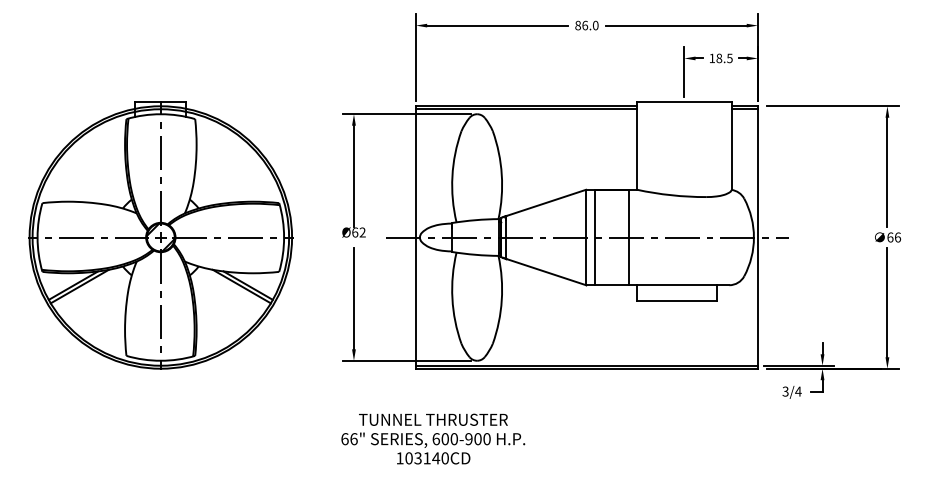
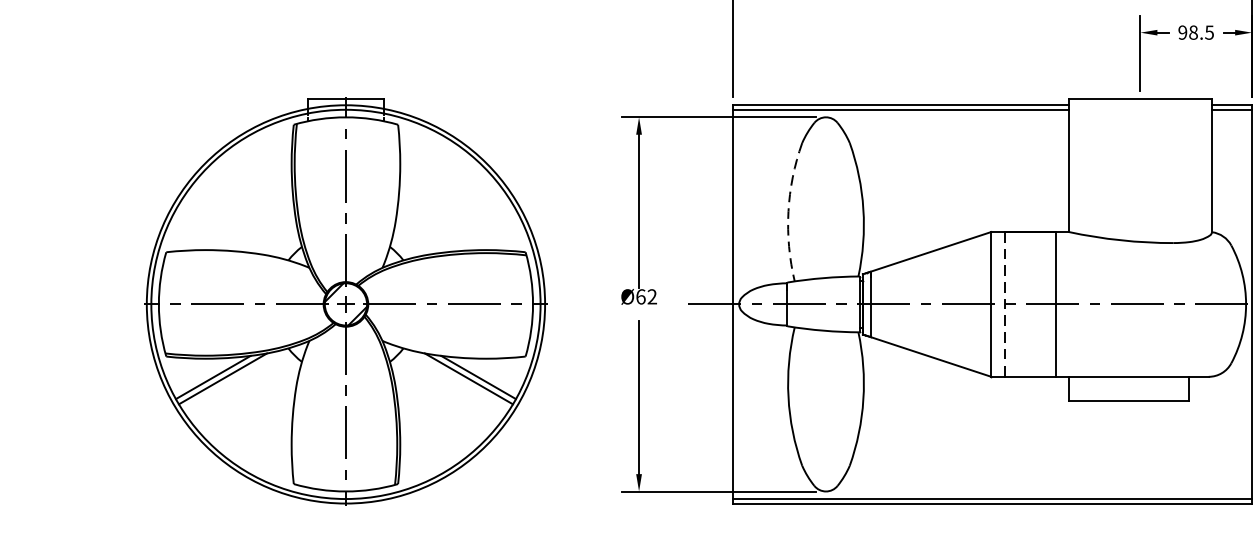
text: (712, 58) -> (1183, 32), 18.5 -> 98.5
arc: (452, 176) -> (788, 211), solid -> dashed
line: (595, 237) -> (1005, 304), solid -> dashed

